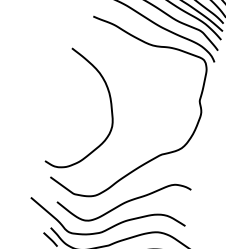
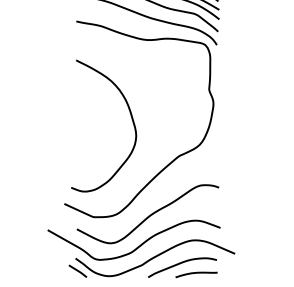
curve: (110, 107) -> (130, 116), moved

